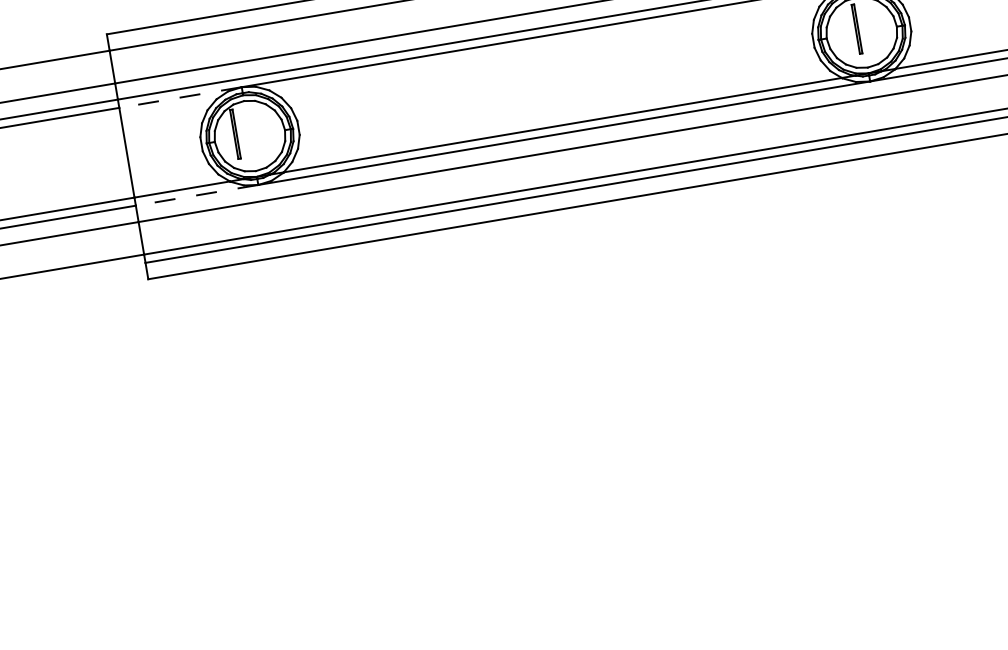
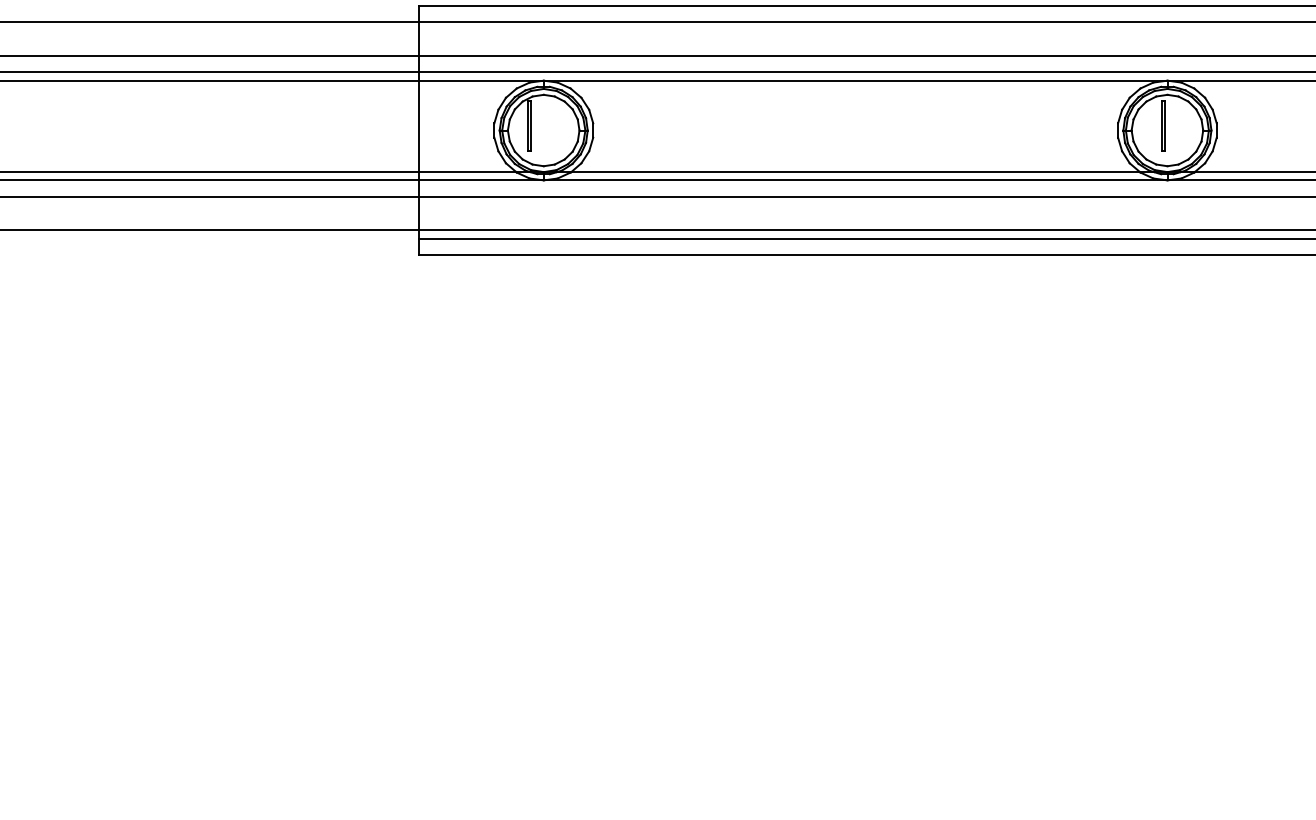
line: (179, 97) -> (480, 80), dashed -> solid
line: (196, 195) -> (480, 180), dashed -> solid

